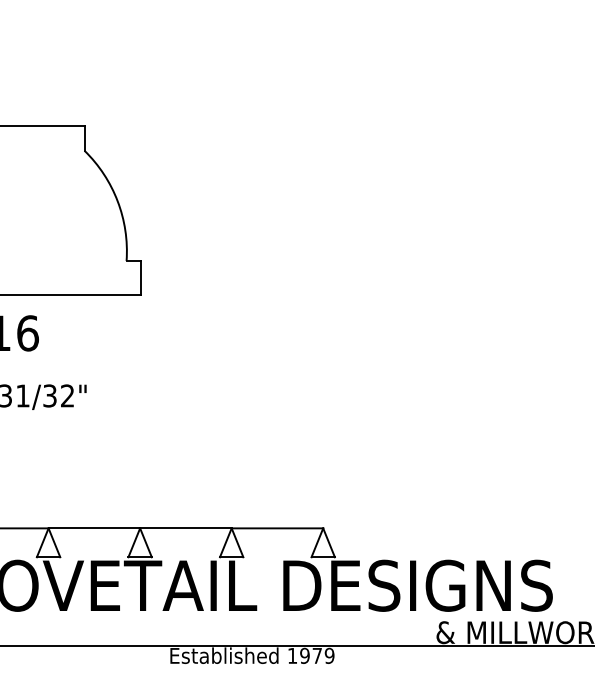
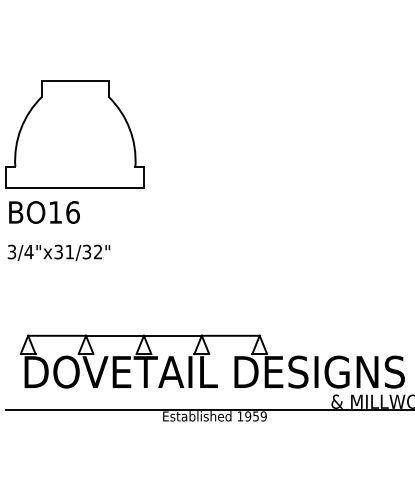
text: (316, 655) -> (255, 416), 1979 -> 1959

